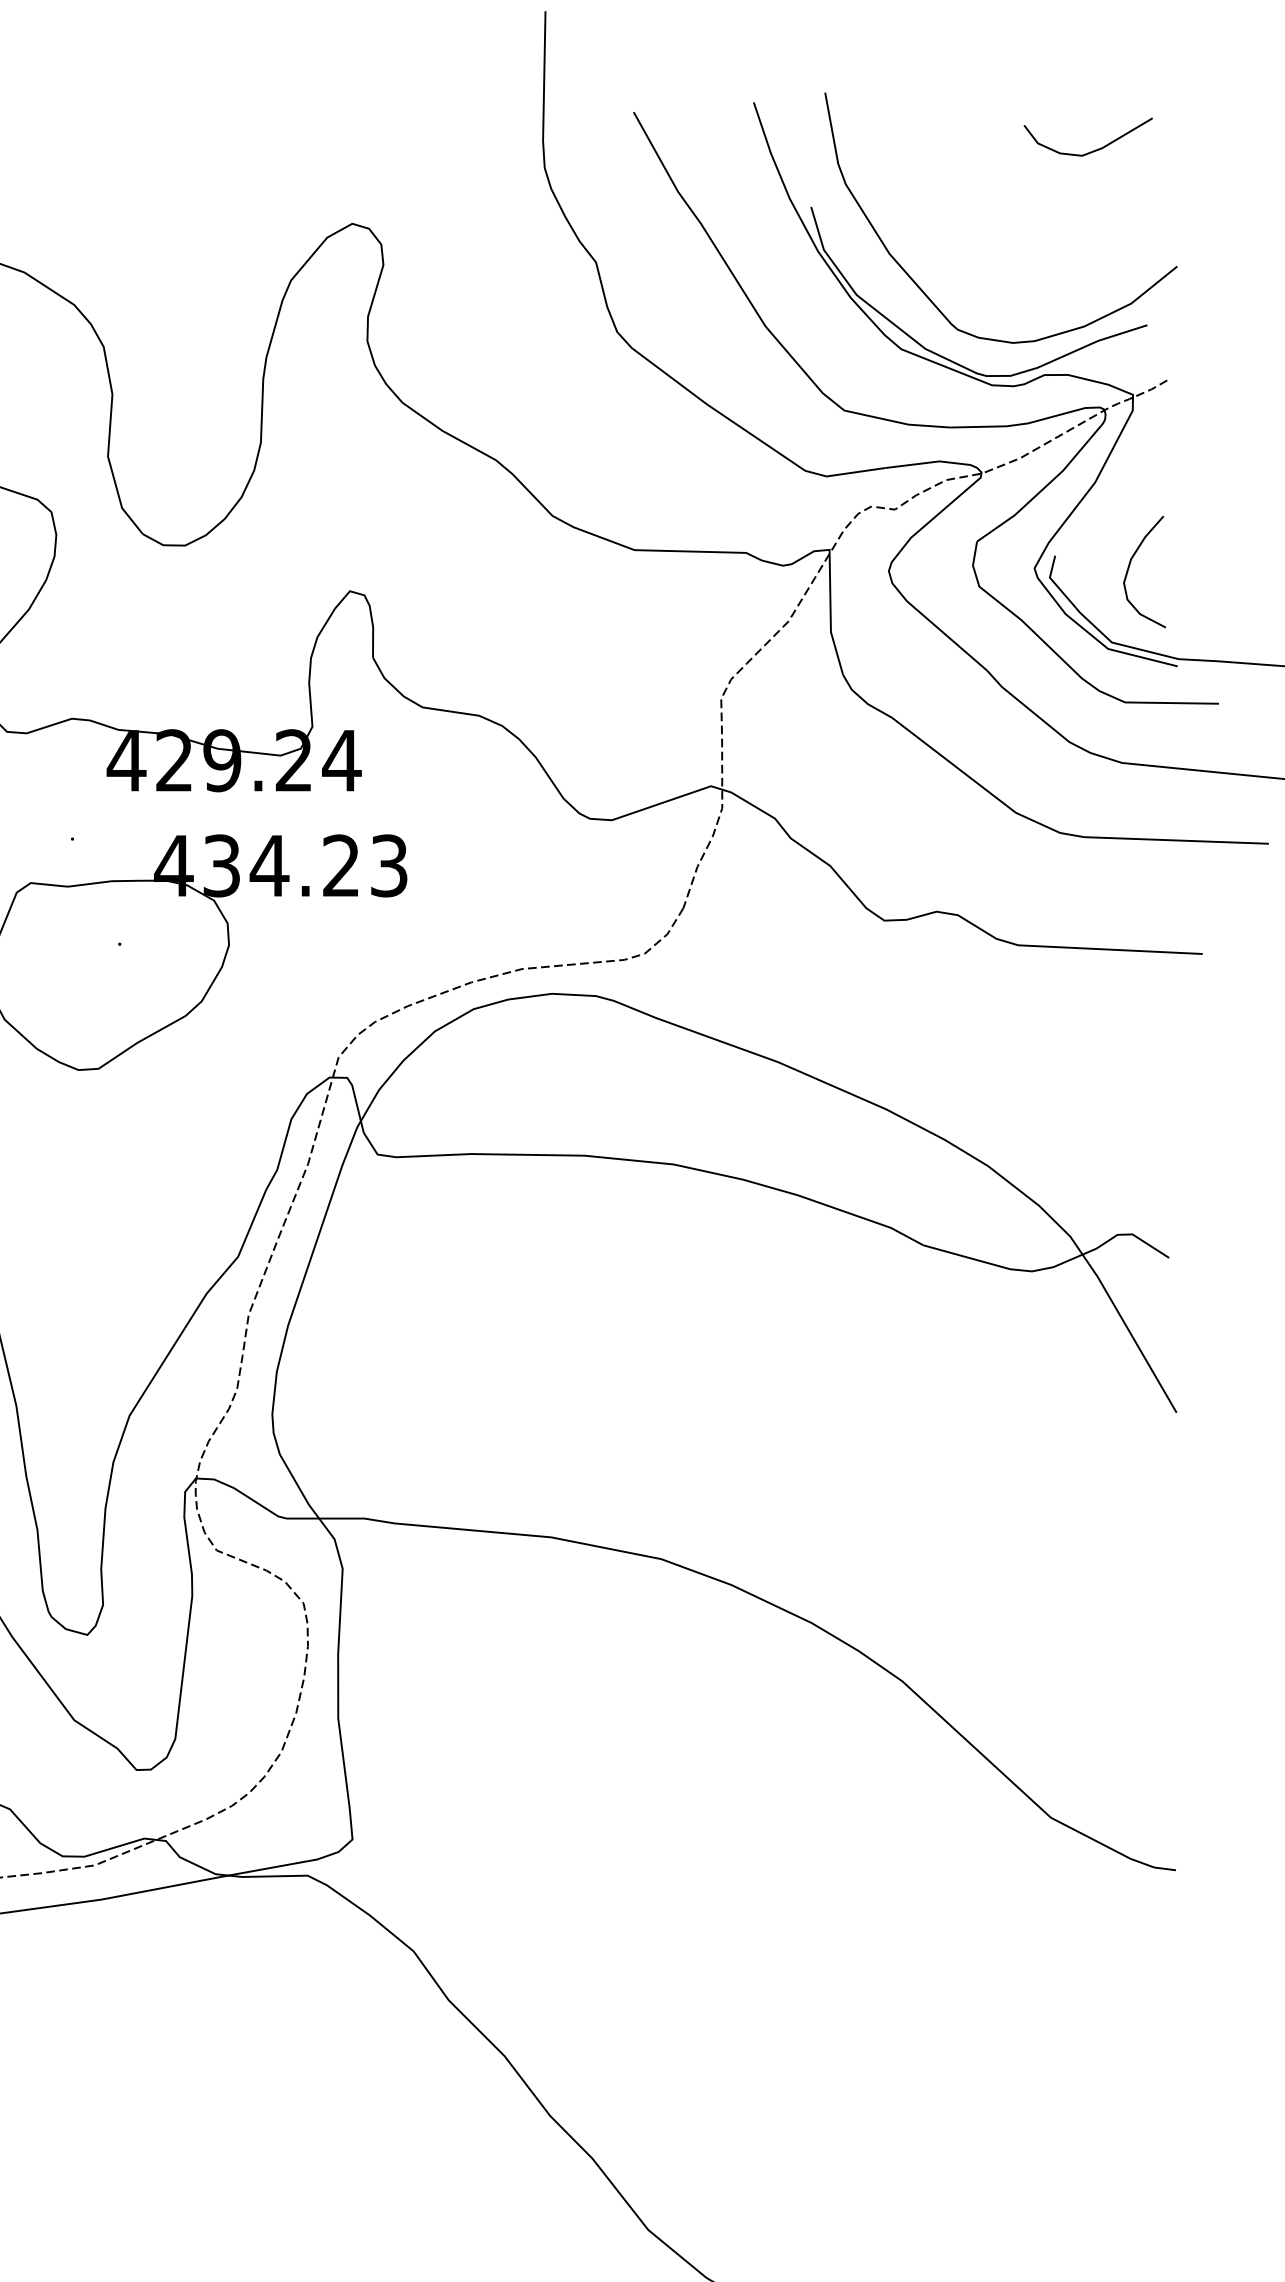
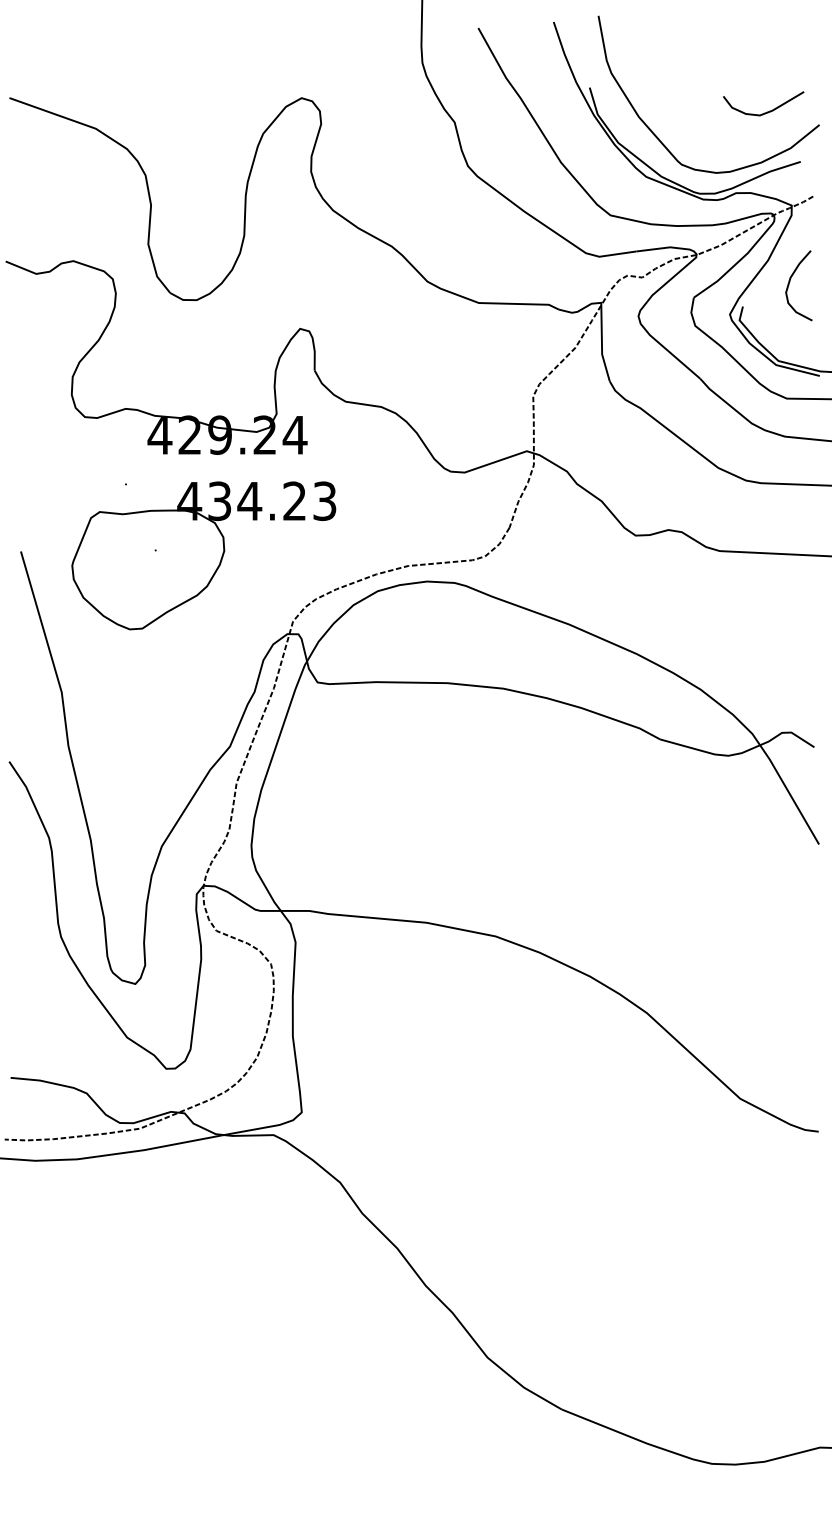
curve: (1094, 149) -> (767, 111), moved
curve: (1131, 566) -> (790, 282), moved

